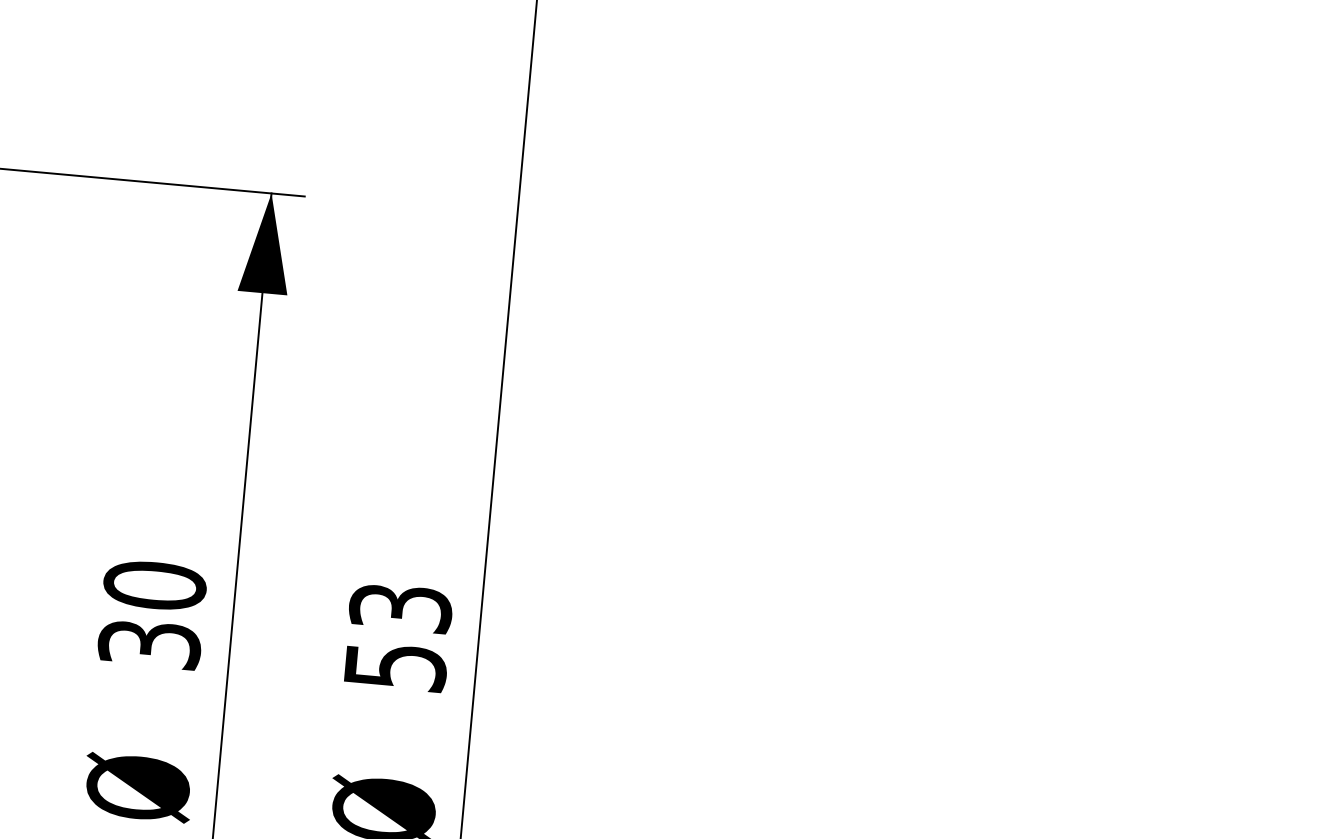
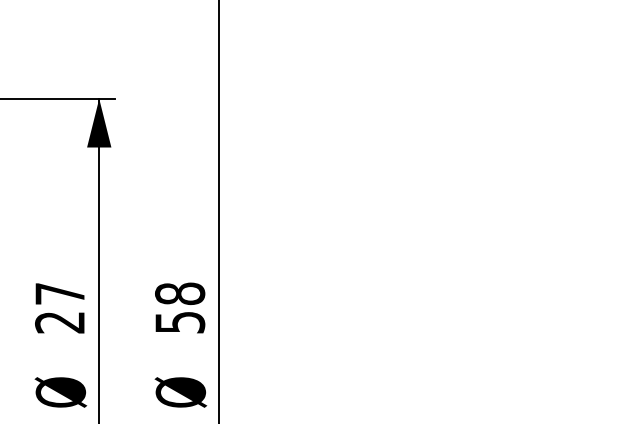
text: (401, 607) -> (180, 293), 53 -> 58
text: (153, 613) -> (60, 307), 30 -> 27

